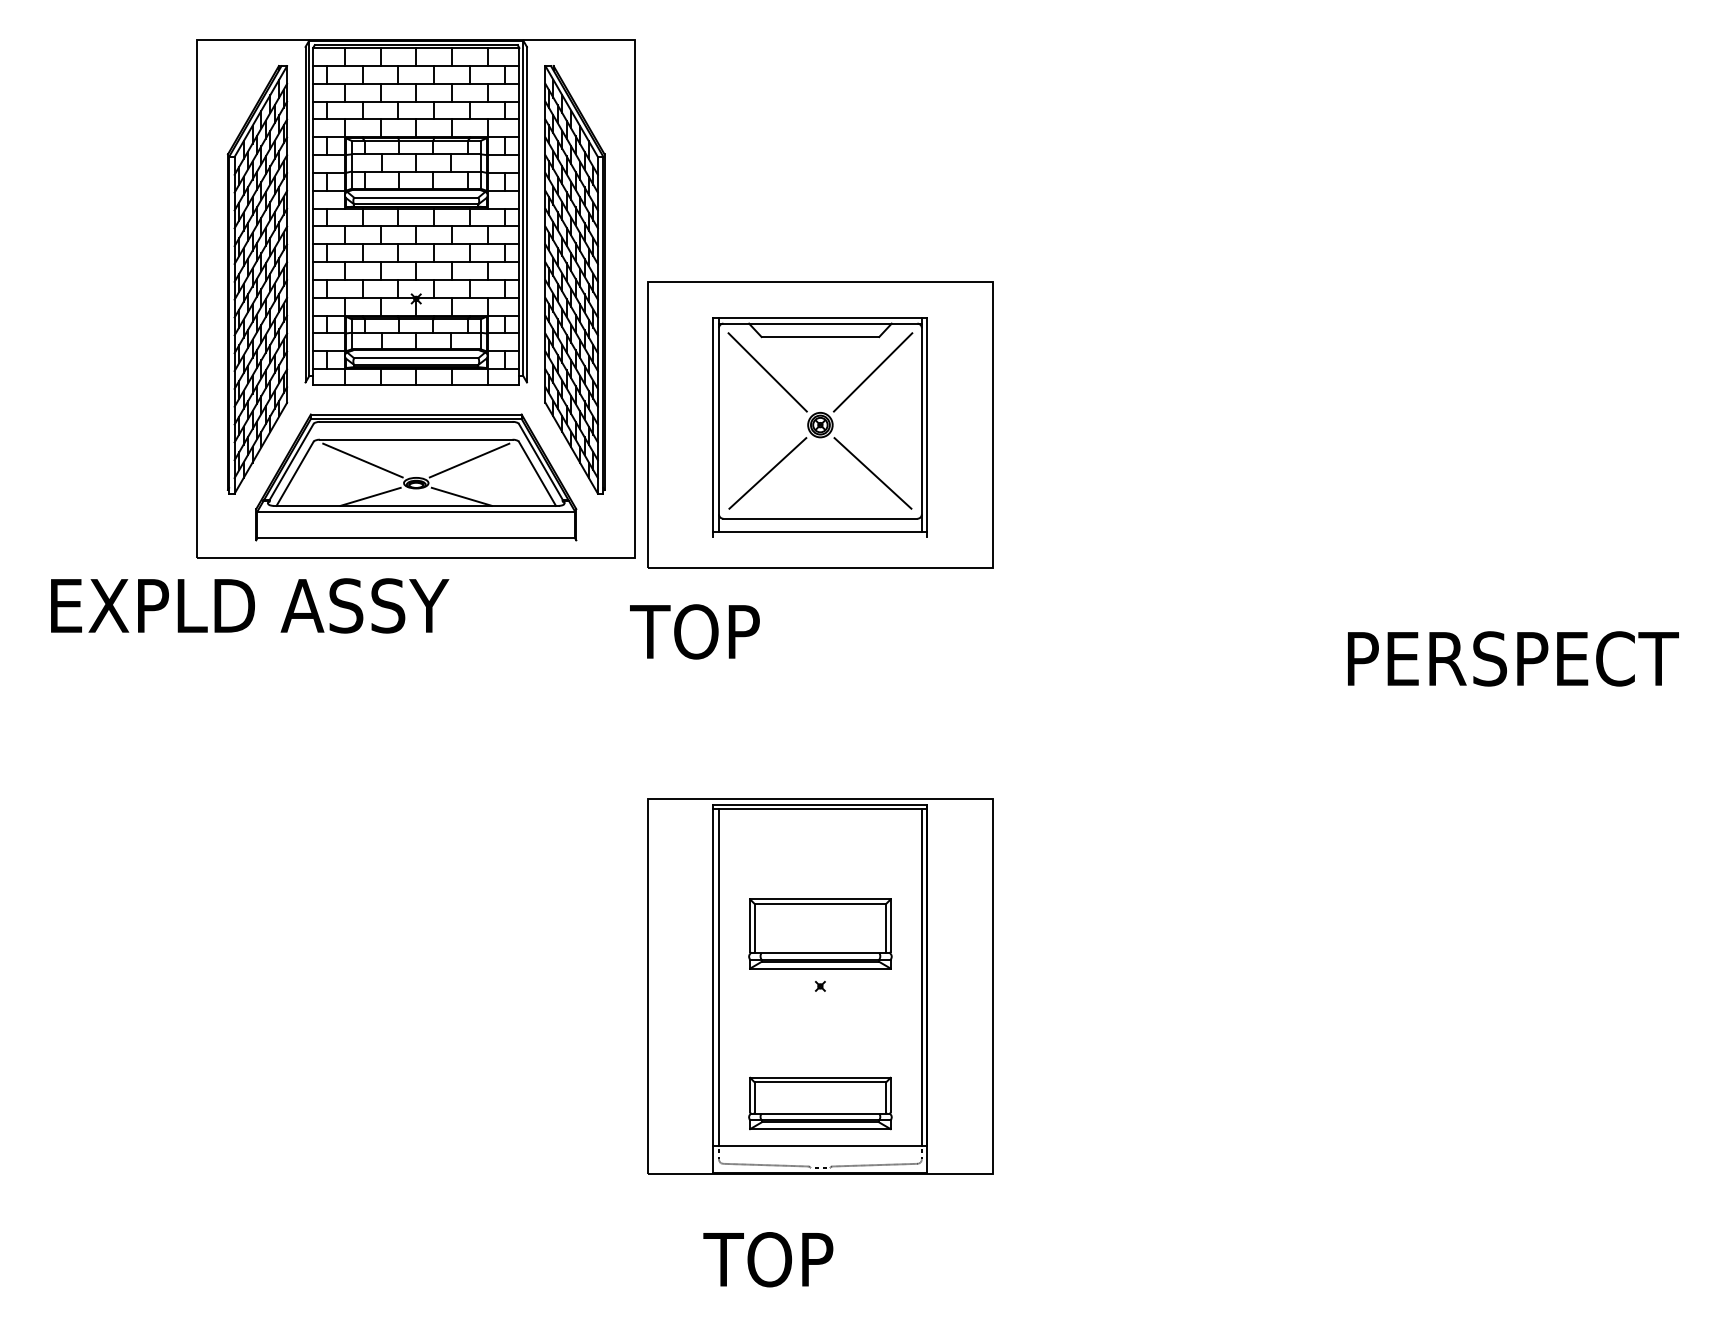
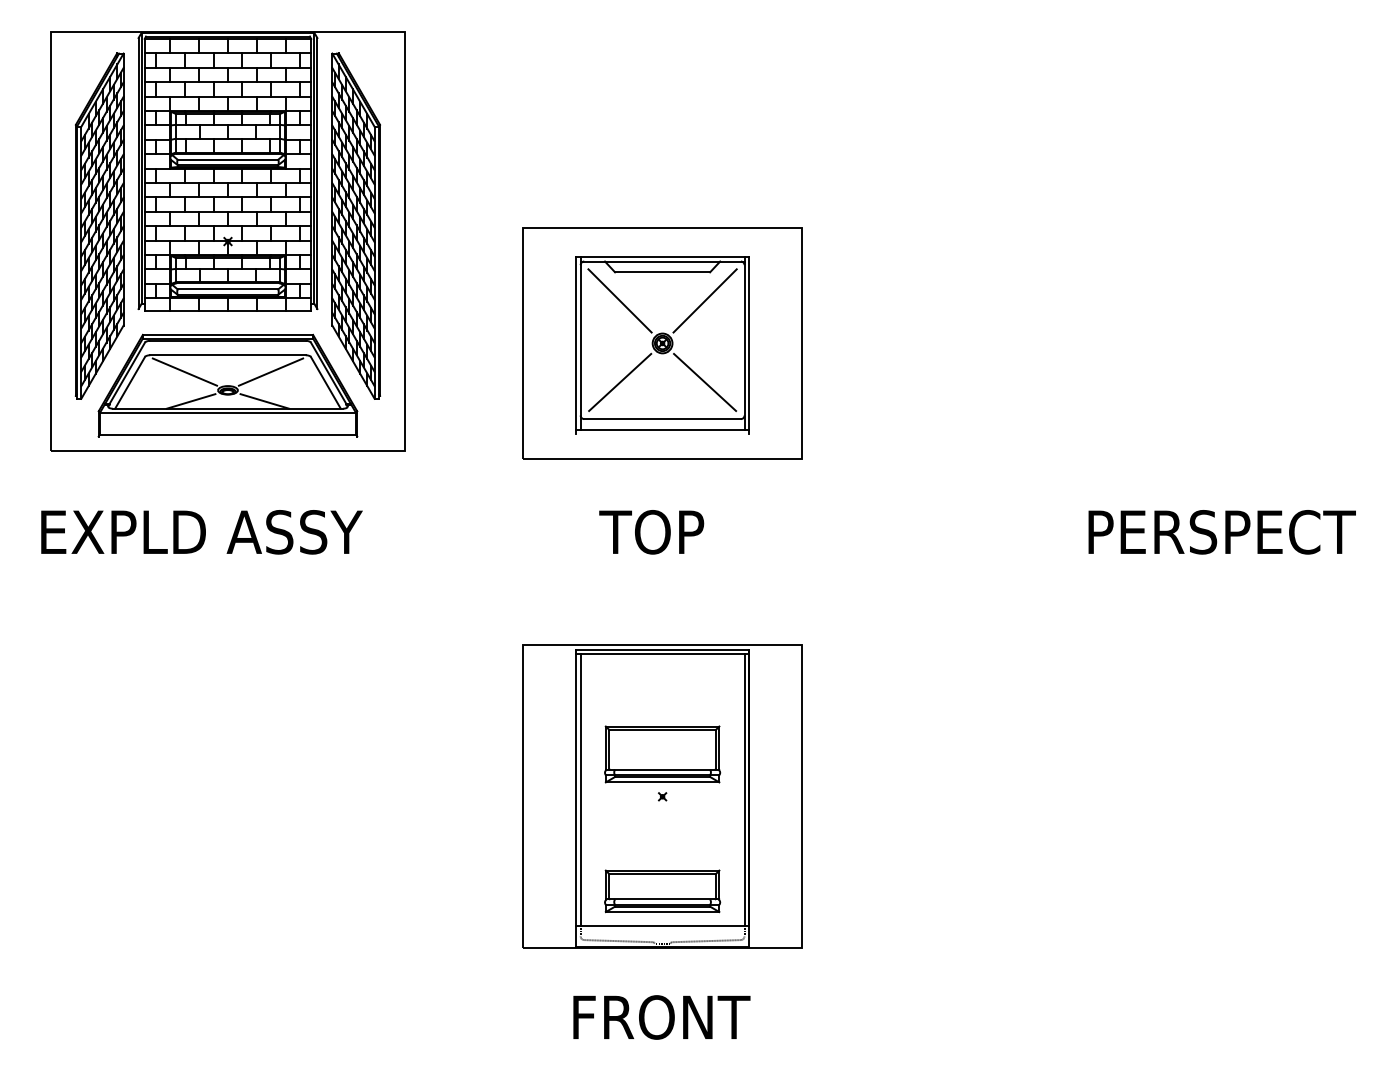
part: (415, 298) -> (227, 241), moved
text: (250, 605) -> (202, 531), moved
text: (694, 631) -> (651, 531), moved
text: (816, 1259) -> (659, 1017), TOP -> FRONT

